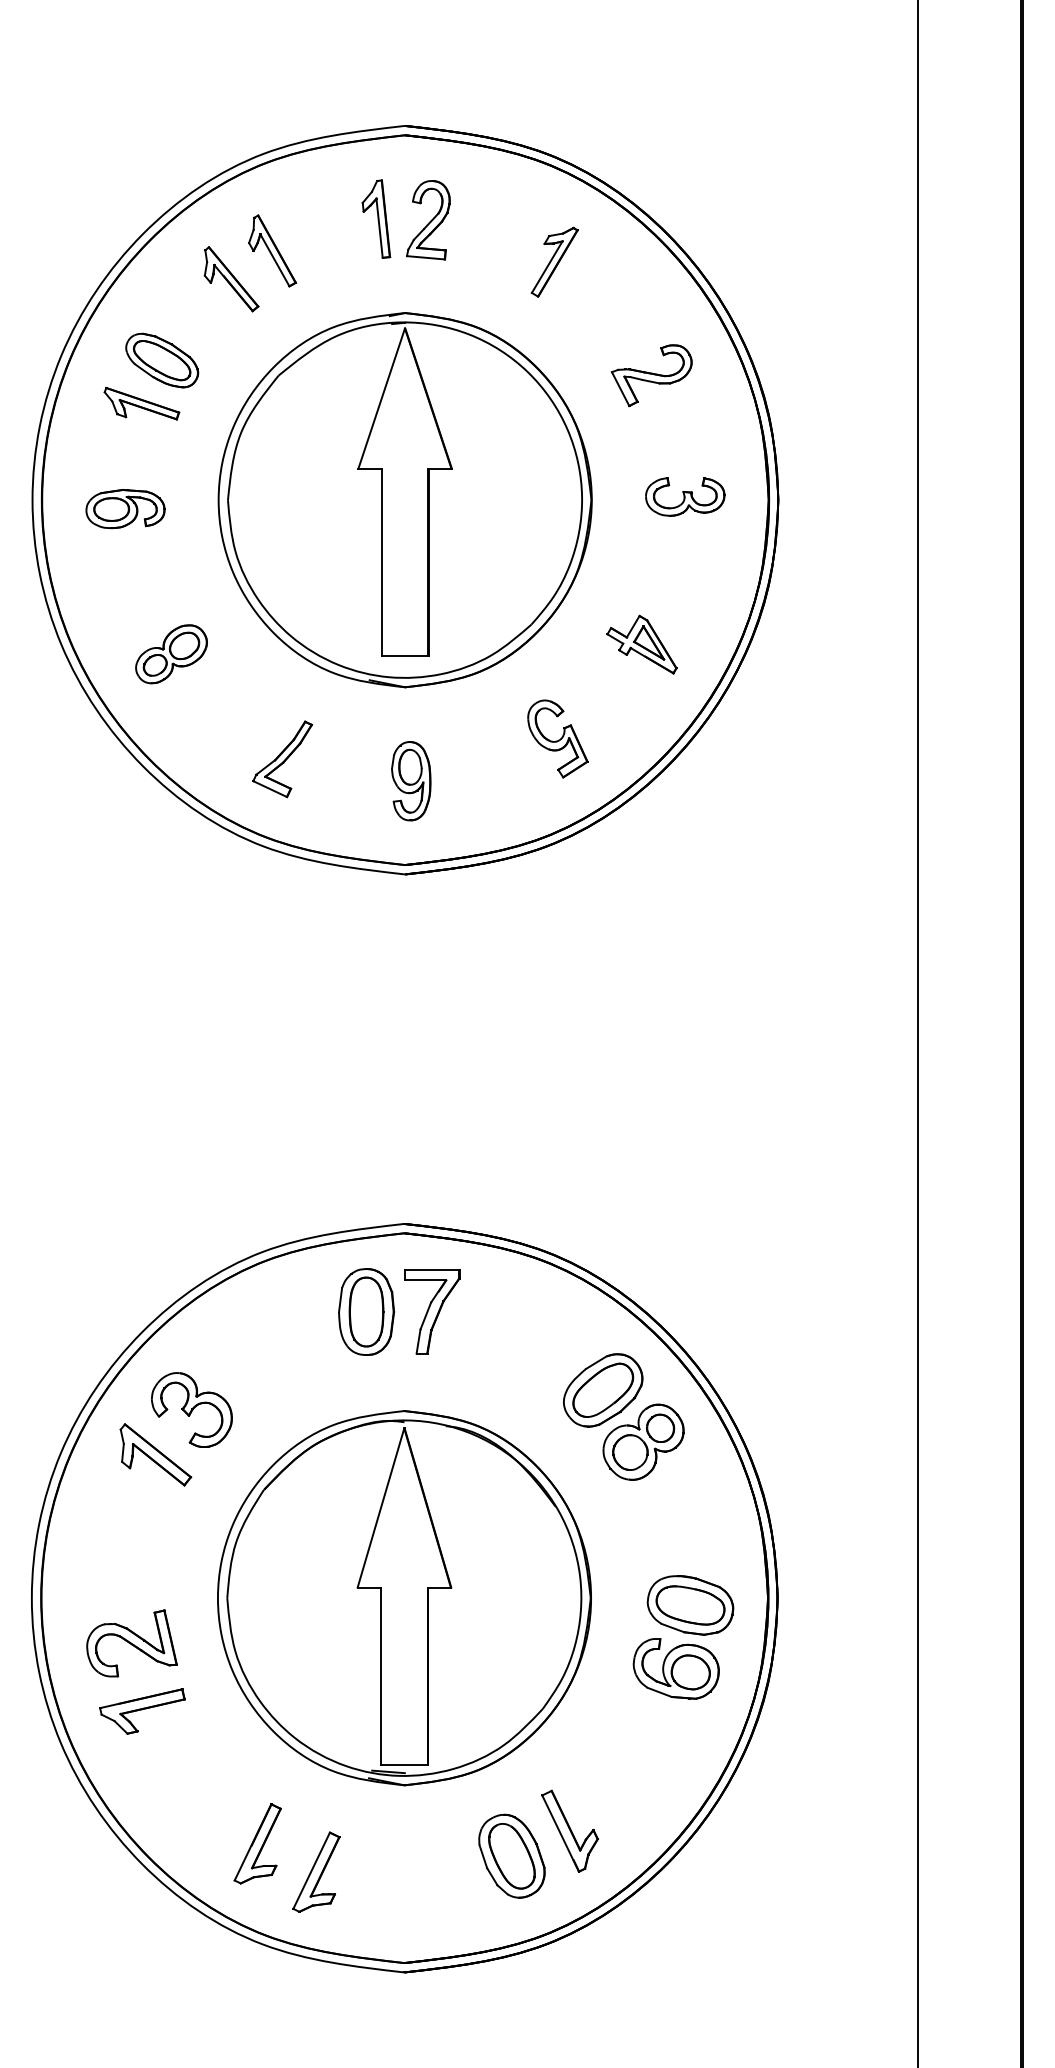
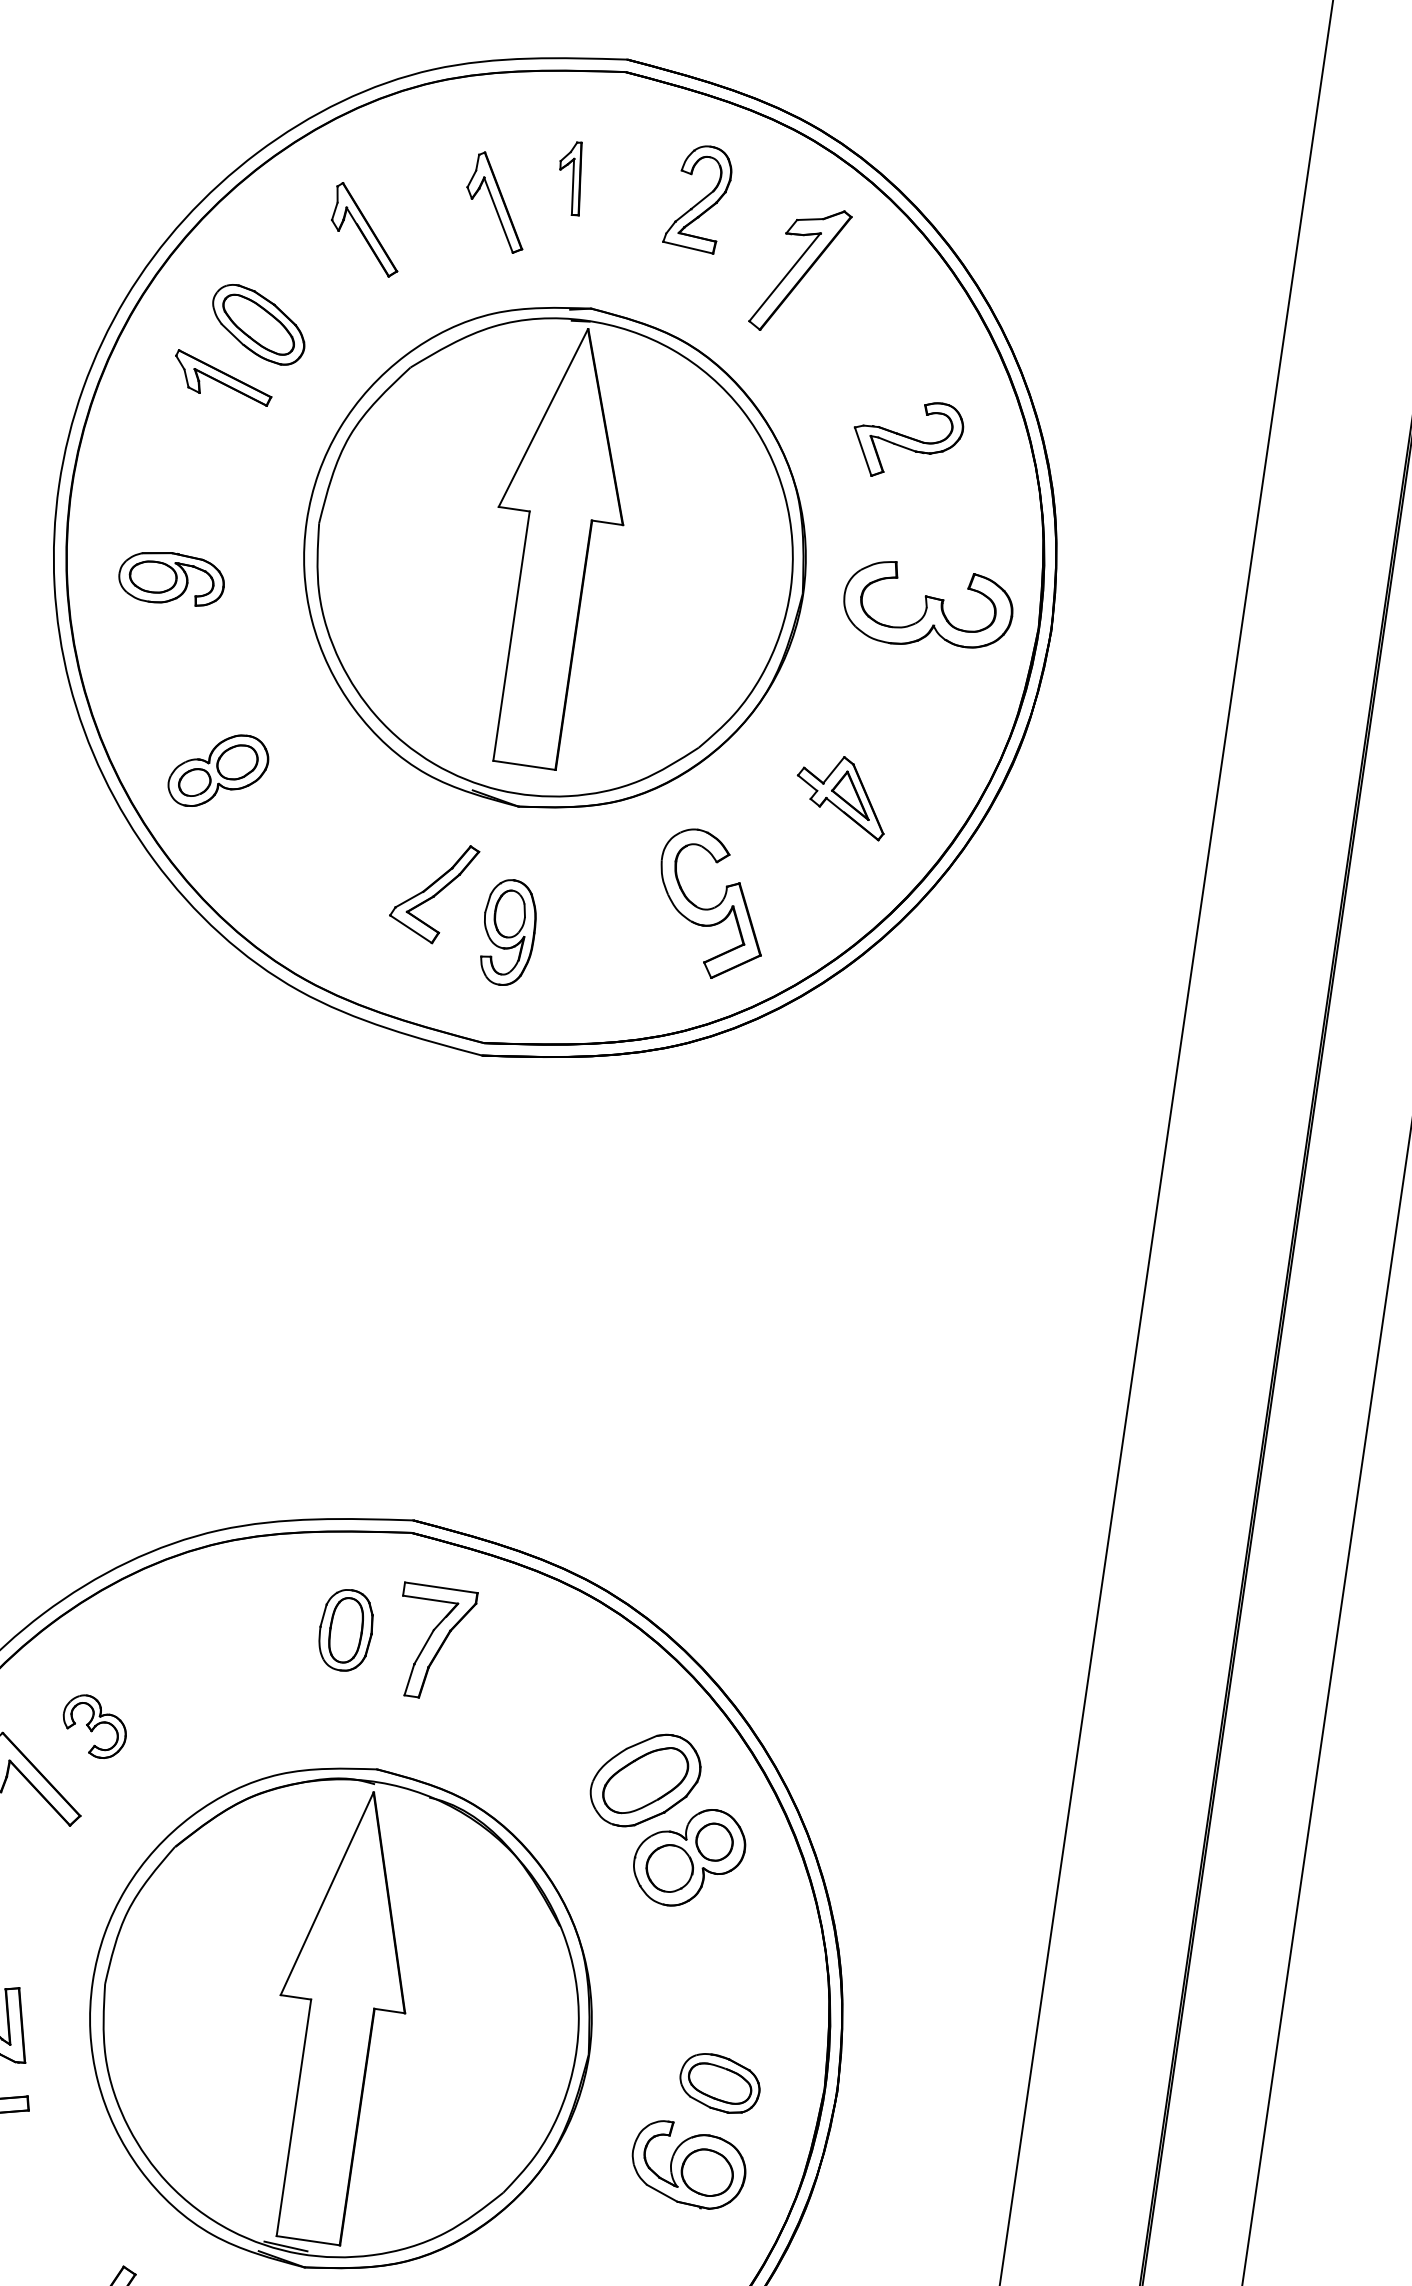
part: (376, 218) -> (571, 177), size x0.7
part: (428, 220) -> (698, 198), moved
part: (272, 250) -> (497, 201), moved
part: (554, 261) -> (799, 269), size x1.4
part: (685, 496) -> (928, 607), size x1.6
part: (125, 509) -> (171, 579), moved
part: (171, 654) -> (218, 771), moved
part: (557, 738) -> (711, 904), size x1.4
part: (282, 759) -> (433, 892), moved
part: (366, 1311) -> (346, 1629), size x0.7
part: (191, 1409) -> (94, 1726), size x0.6
part: (690, 1605) -> (720, 2083), size x0.7

